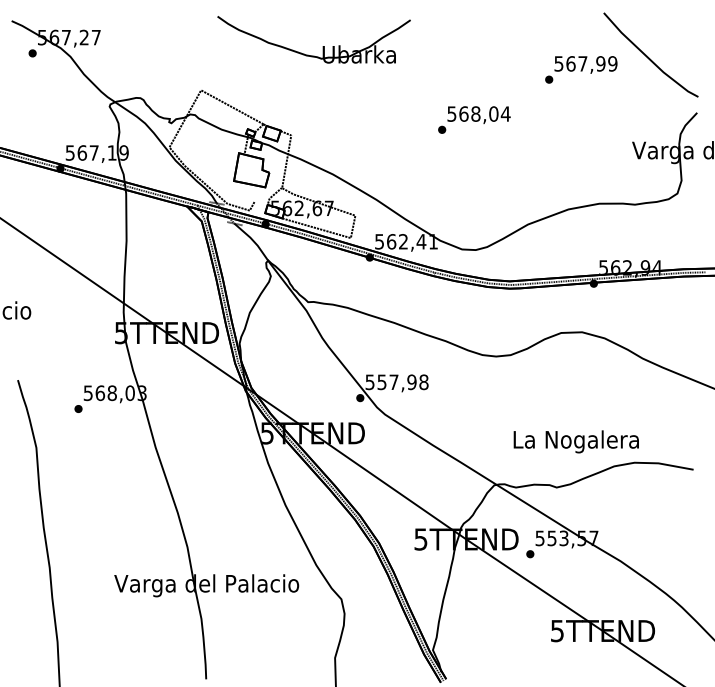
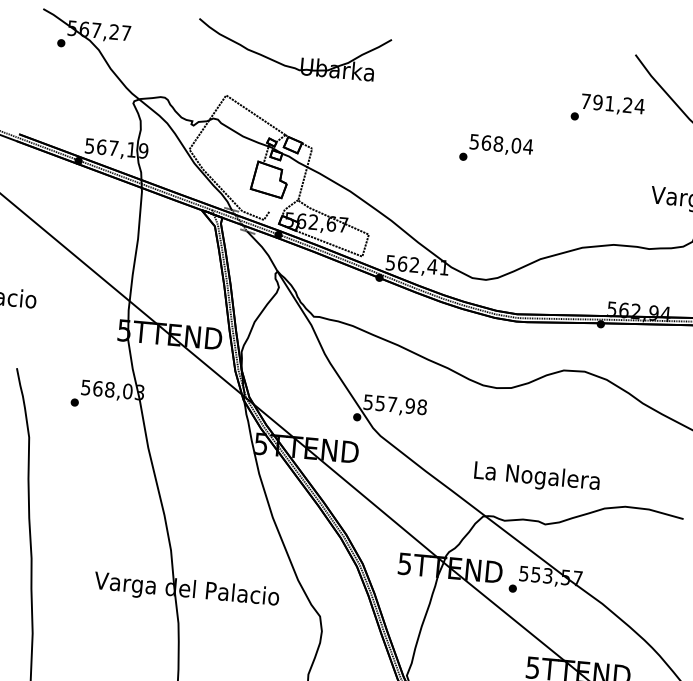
part: (322, 46) -> (301, 58), moved
text: (585, 63) -> (612, 103), 567,99 -> 791,24
text: (575, 441) -> (536, 477), moved

